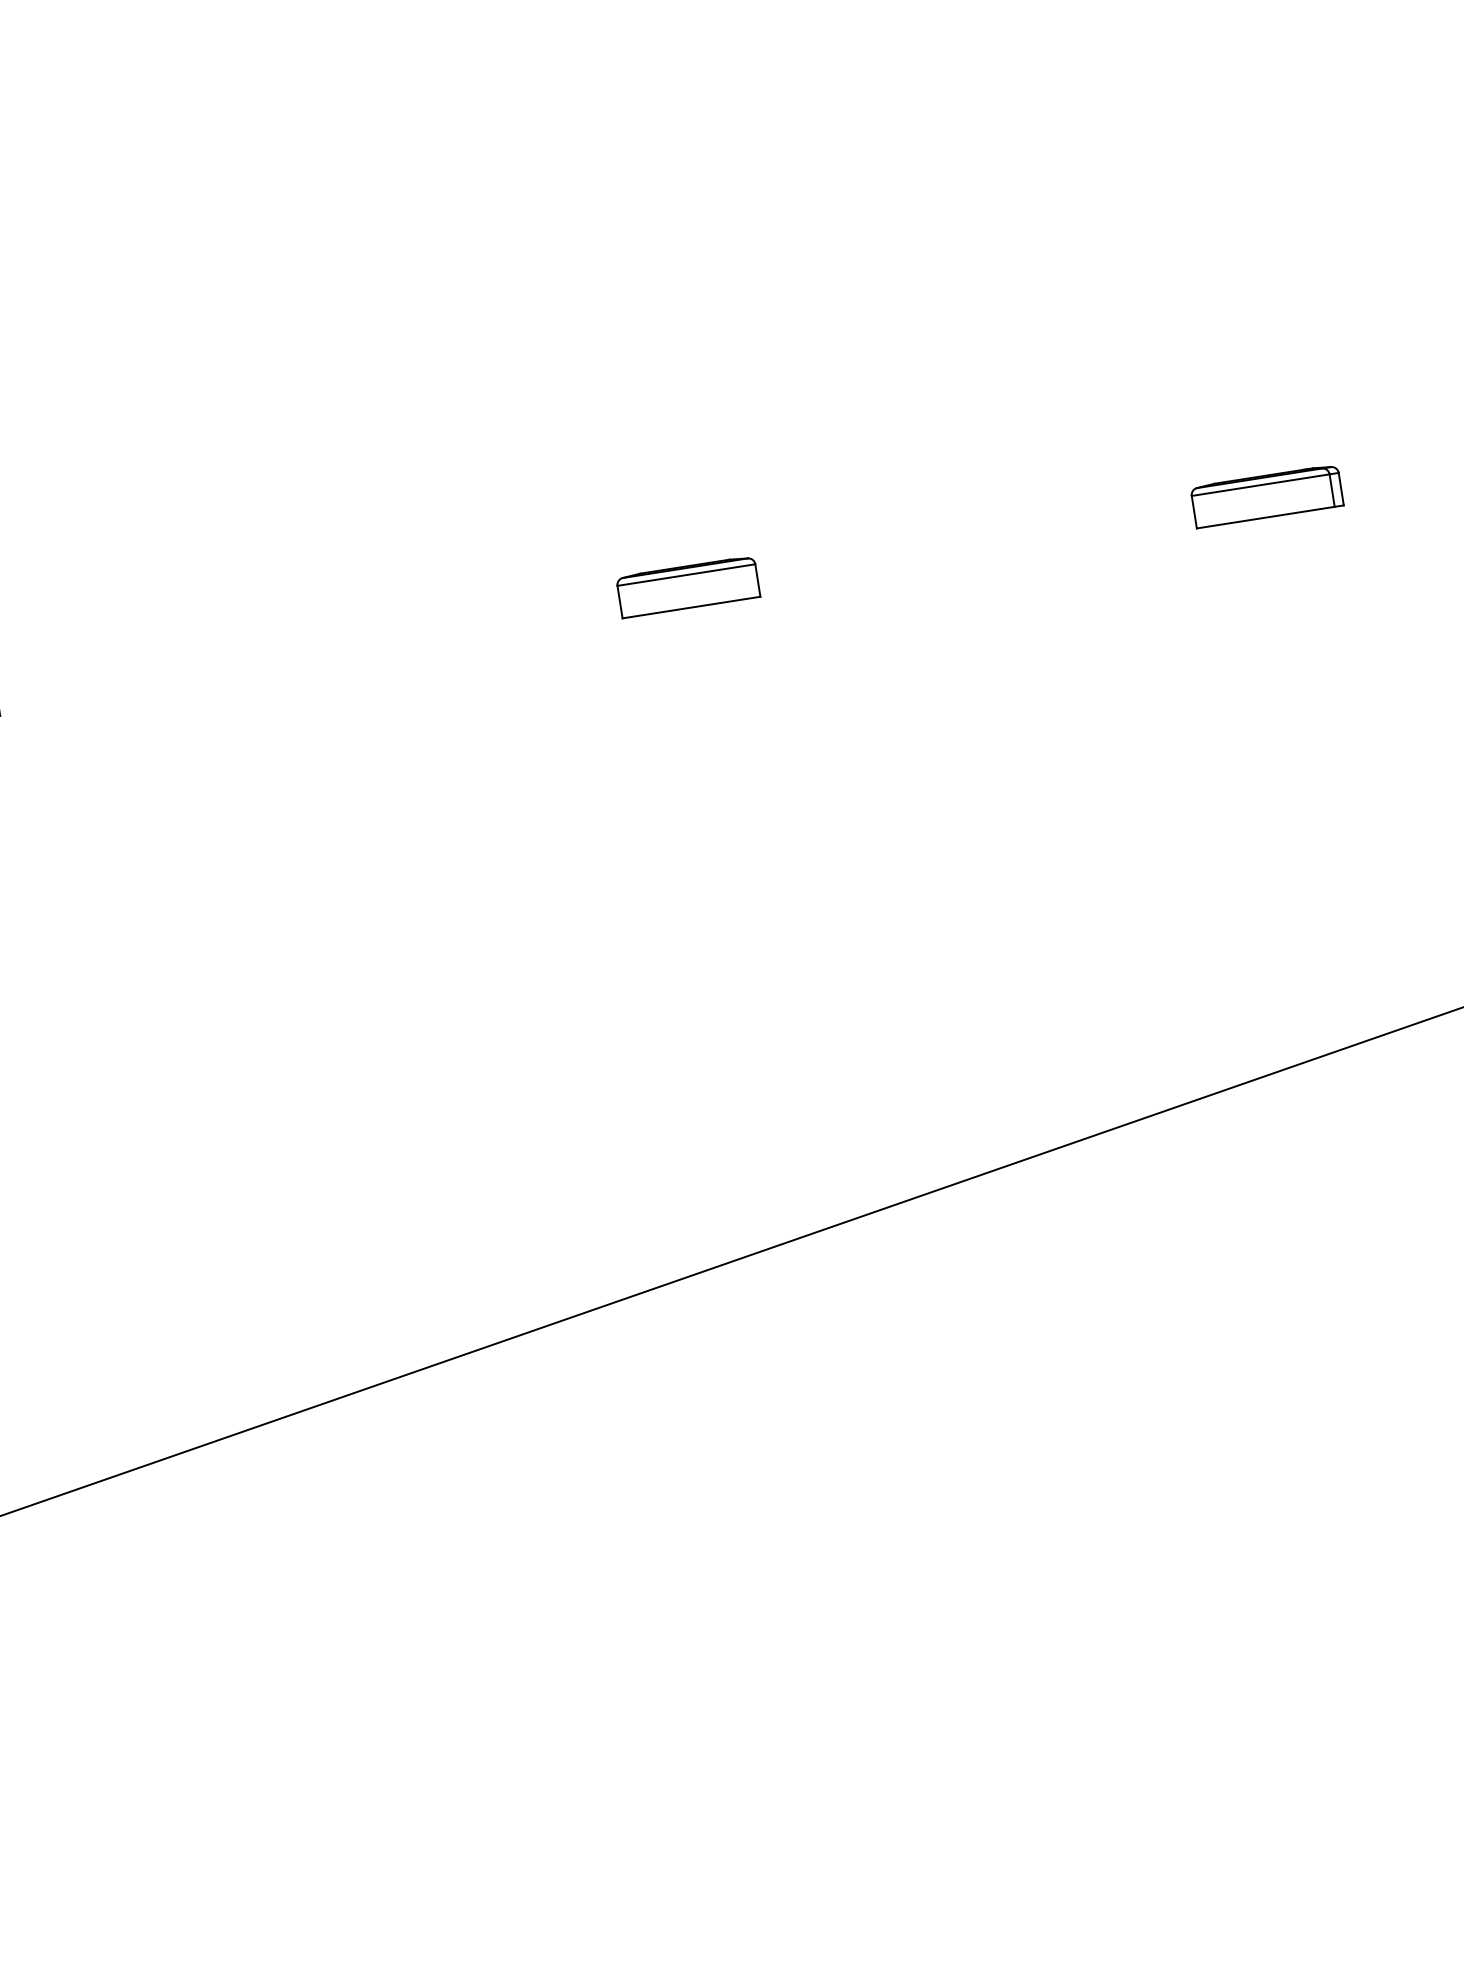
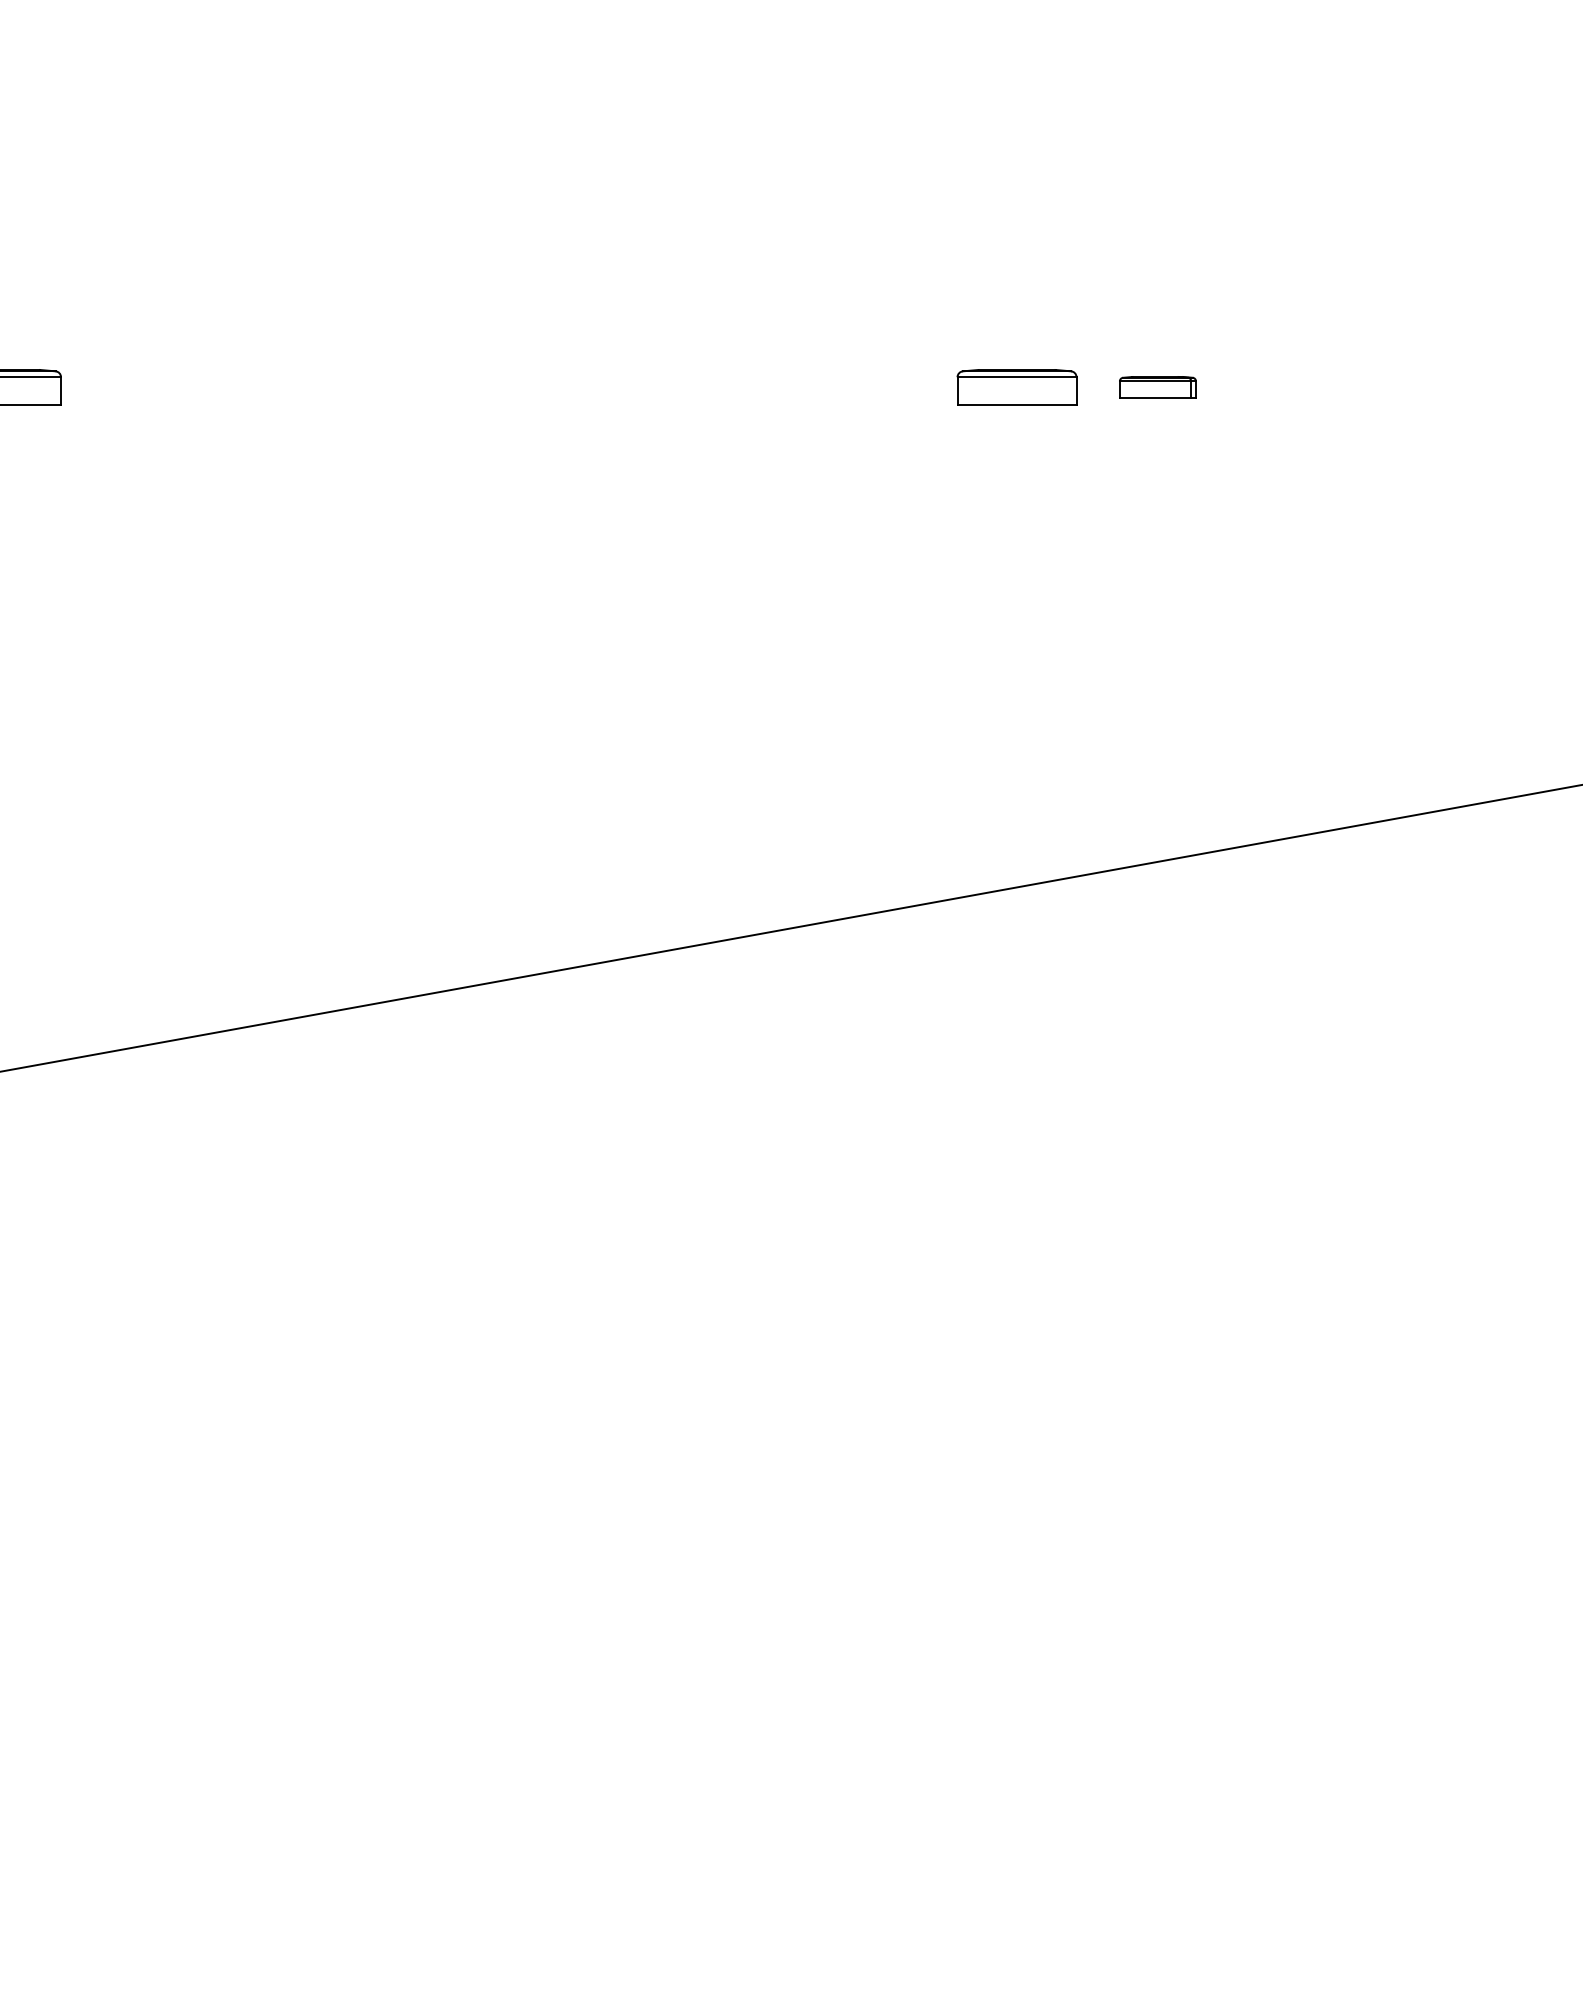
part: (1266, 496) -> (1157, 387), size x0.6
part: (687, 587) -> (1016, 387), moved

